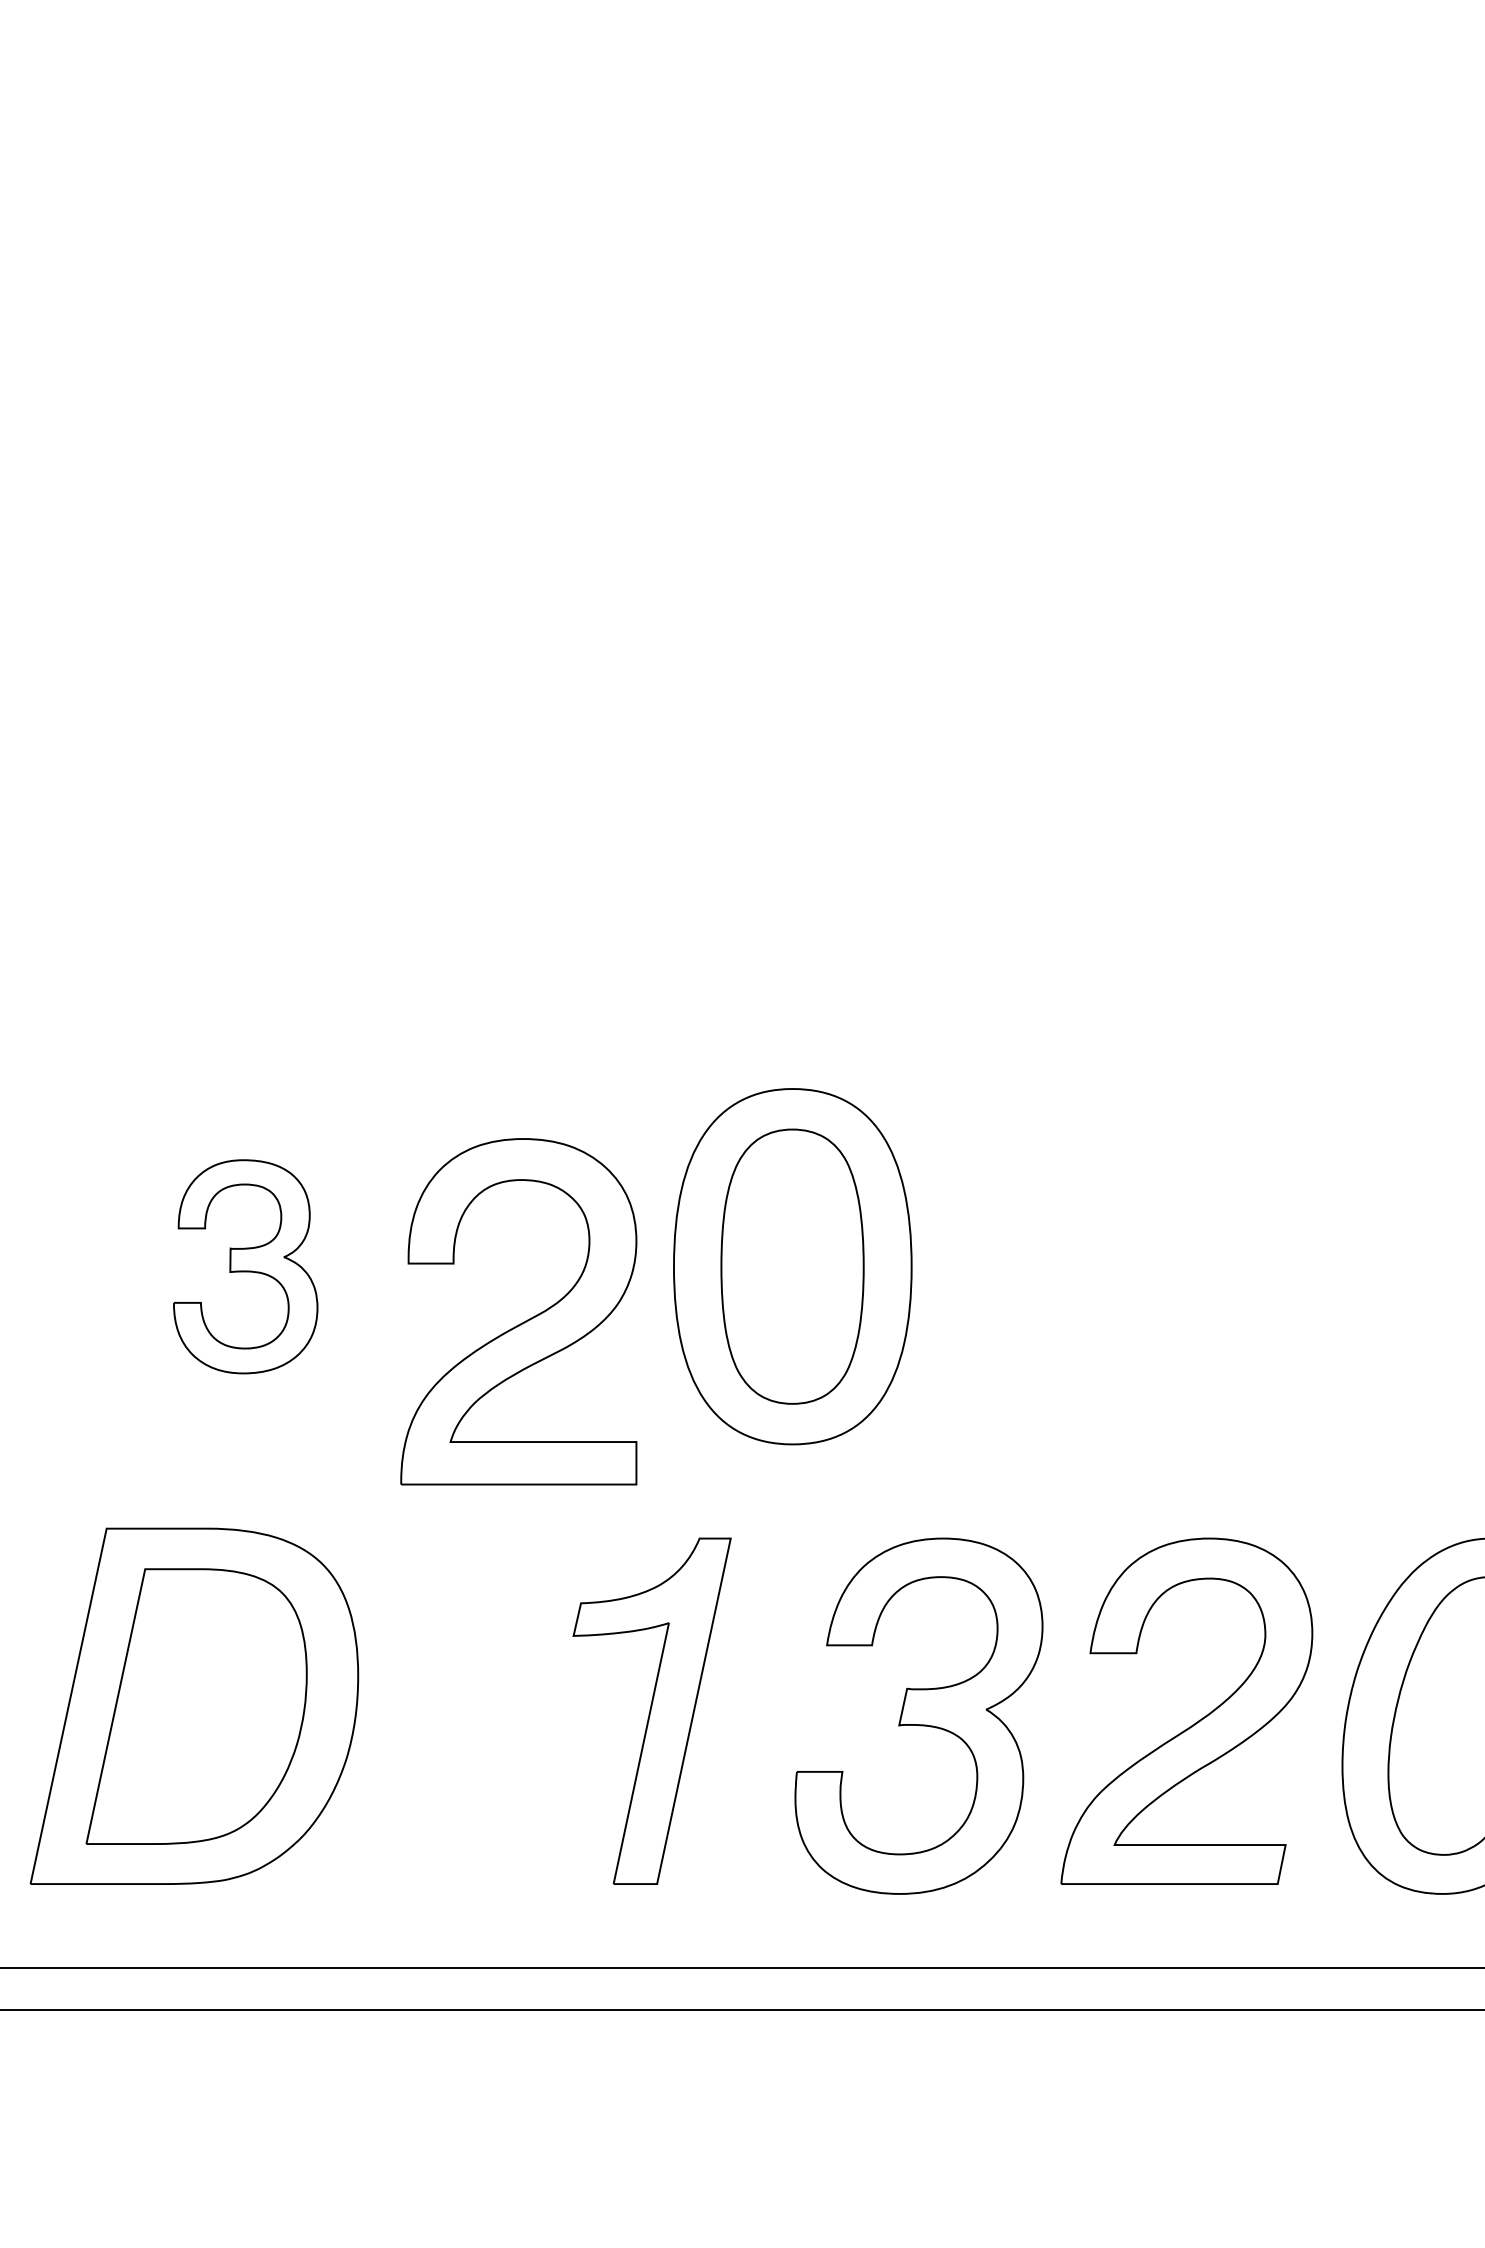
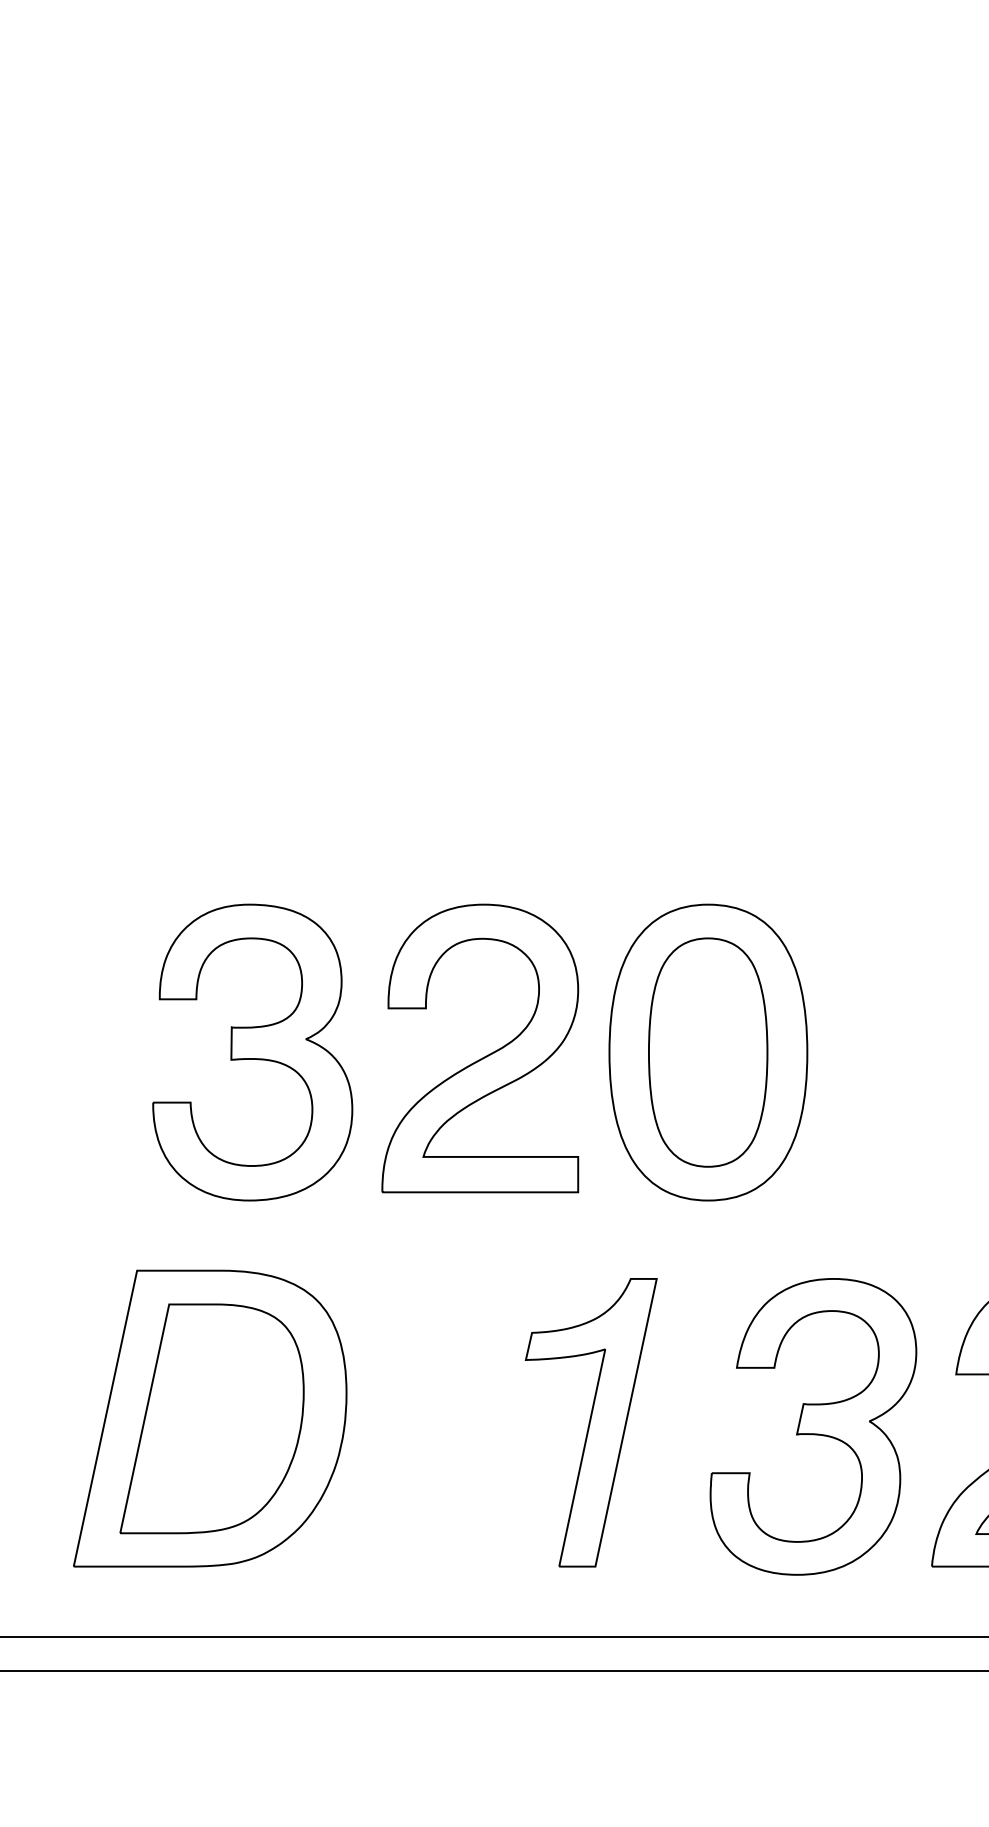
part: (245, 1266) -> (252, 1052), size x1.67
part: (523, 1321) -> (484, 1056), moved

